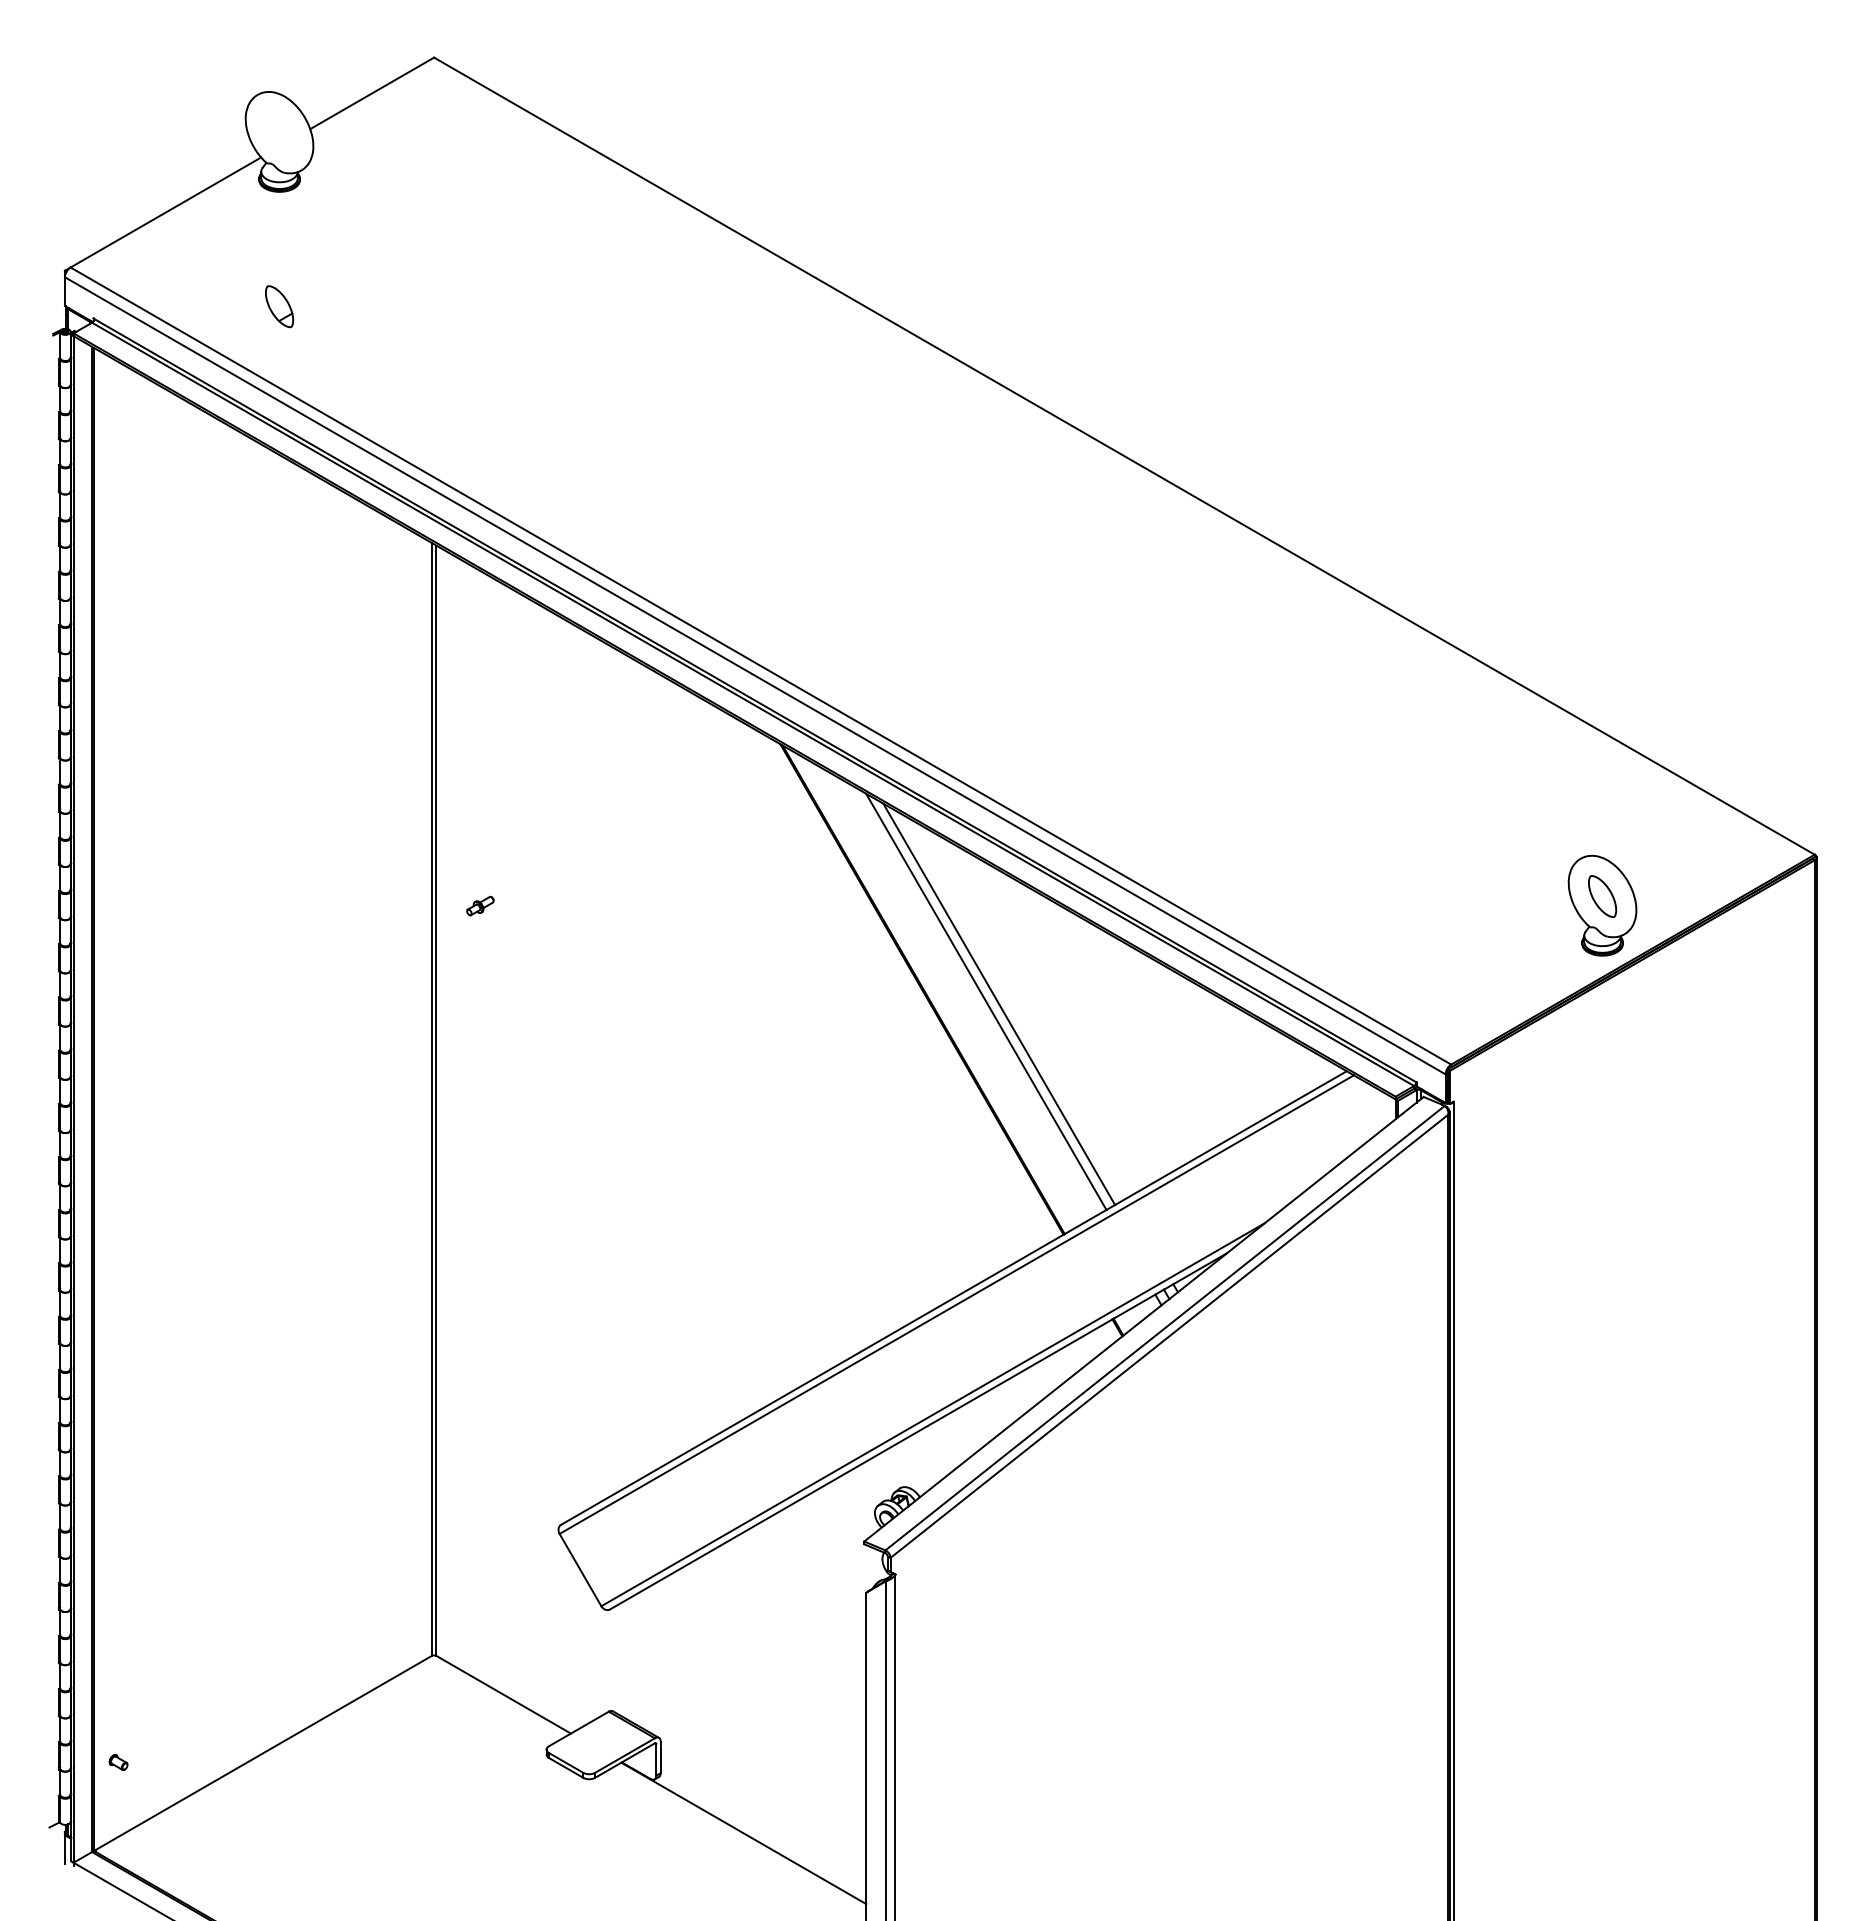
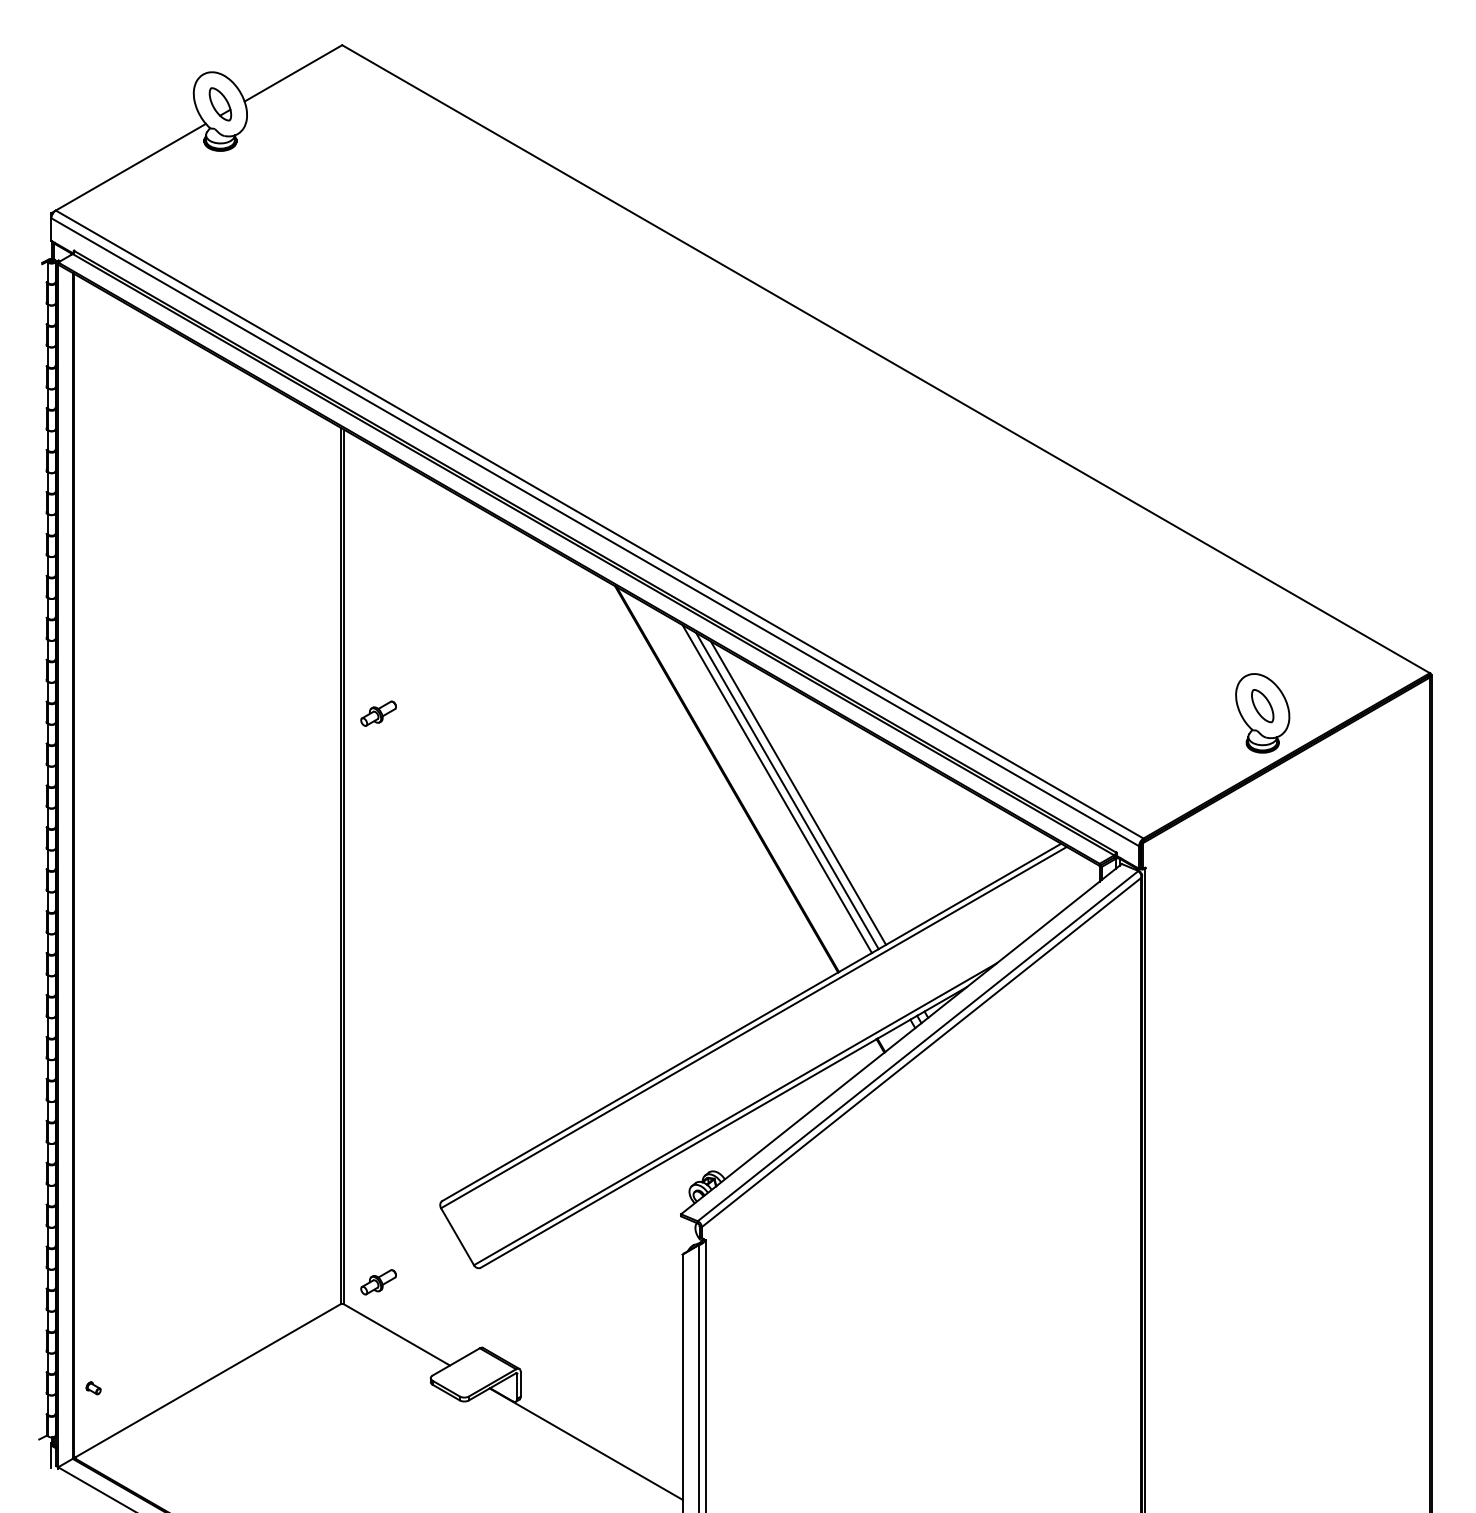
part: (279, 306) -> (220, 104), moved
part: (480, 905) -> (378, 713), size x1.67
line: (1013, 1006) -> (798, 792), added
part: (480, 1627) -> (378, 1281), added

